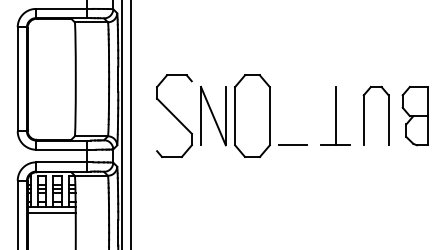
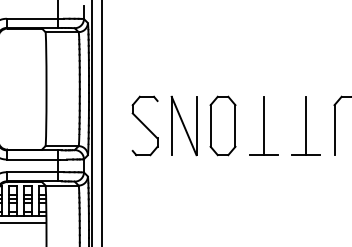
part: (174, 115) -> (145, 125), size x0.71
part: (251, 115) -> (222, 125), size x0.71
line: (293, 115) -> (264, 125), added

